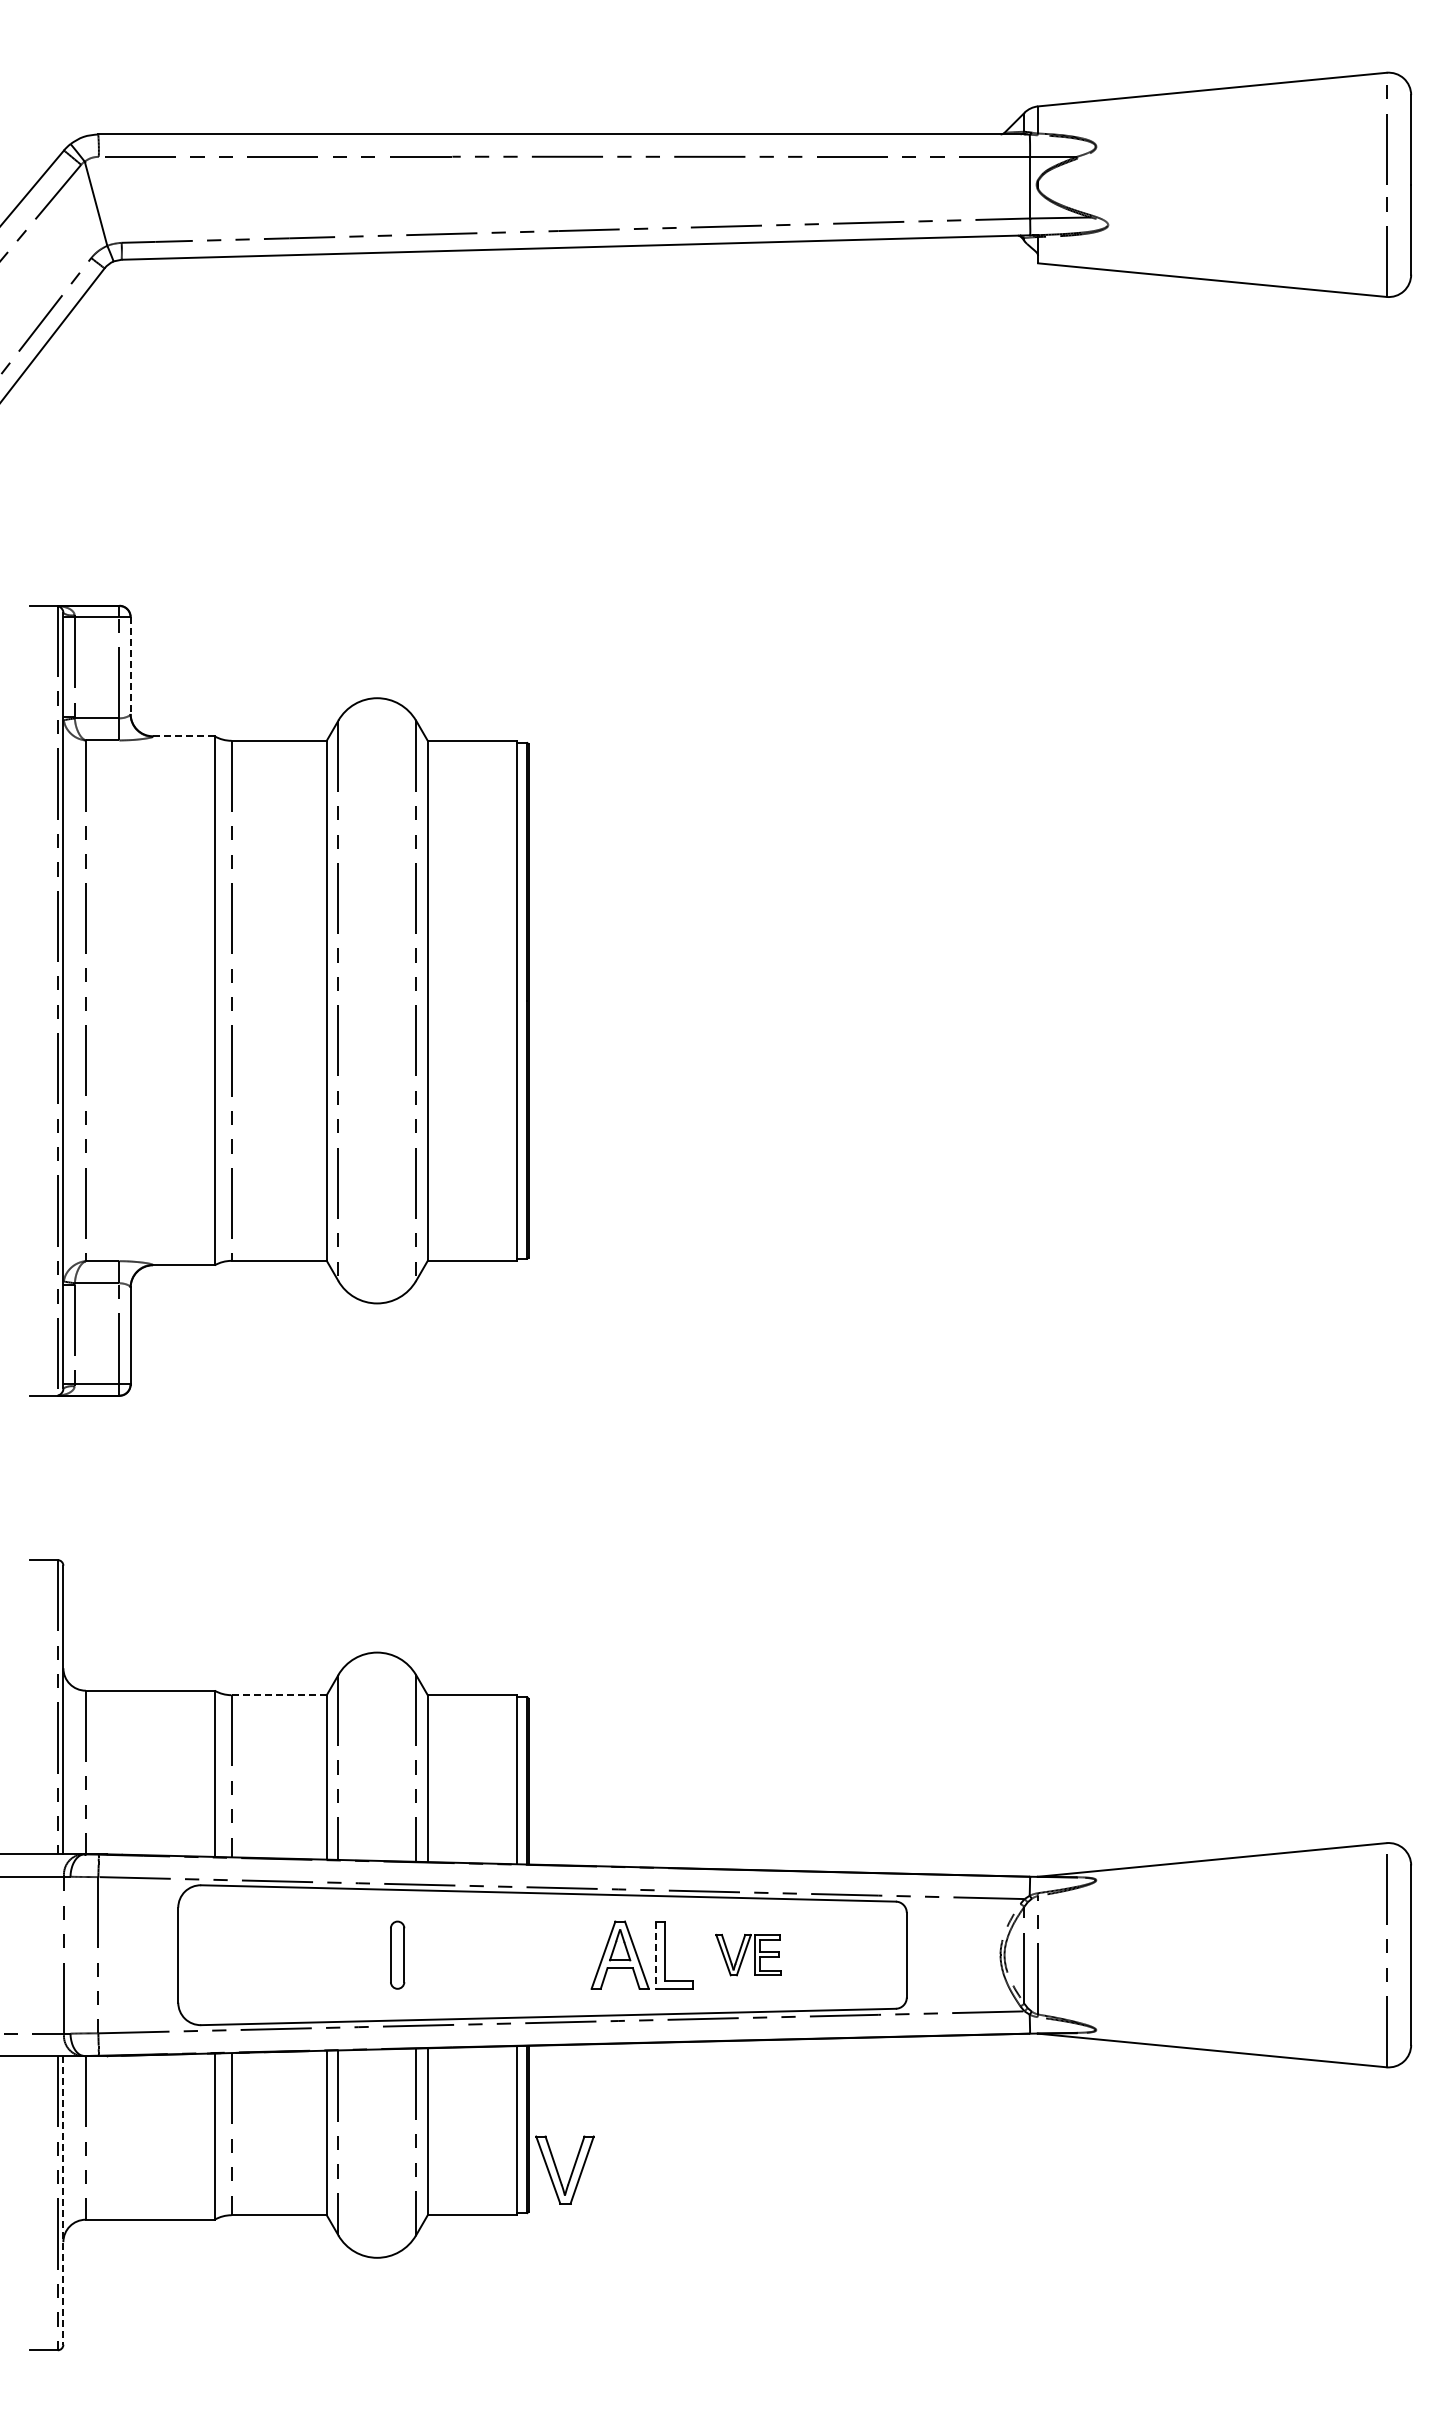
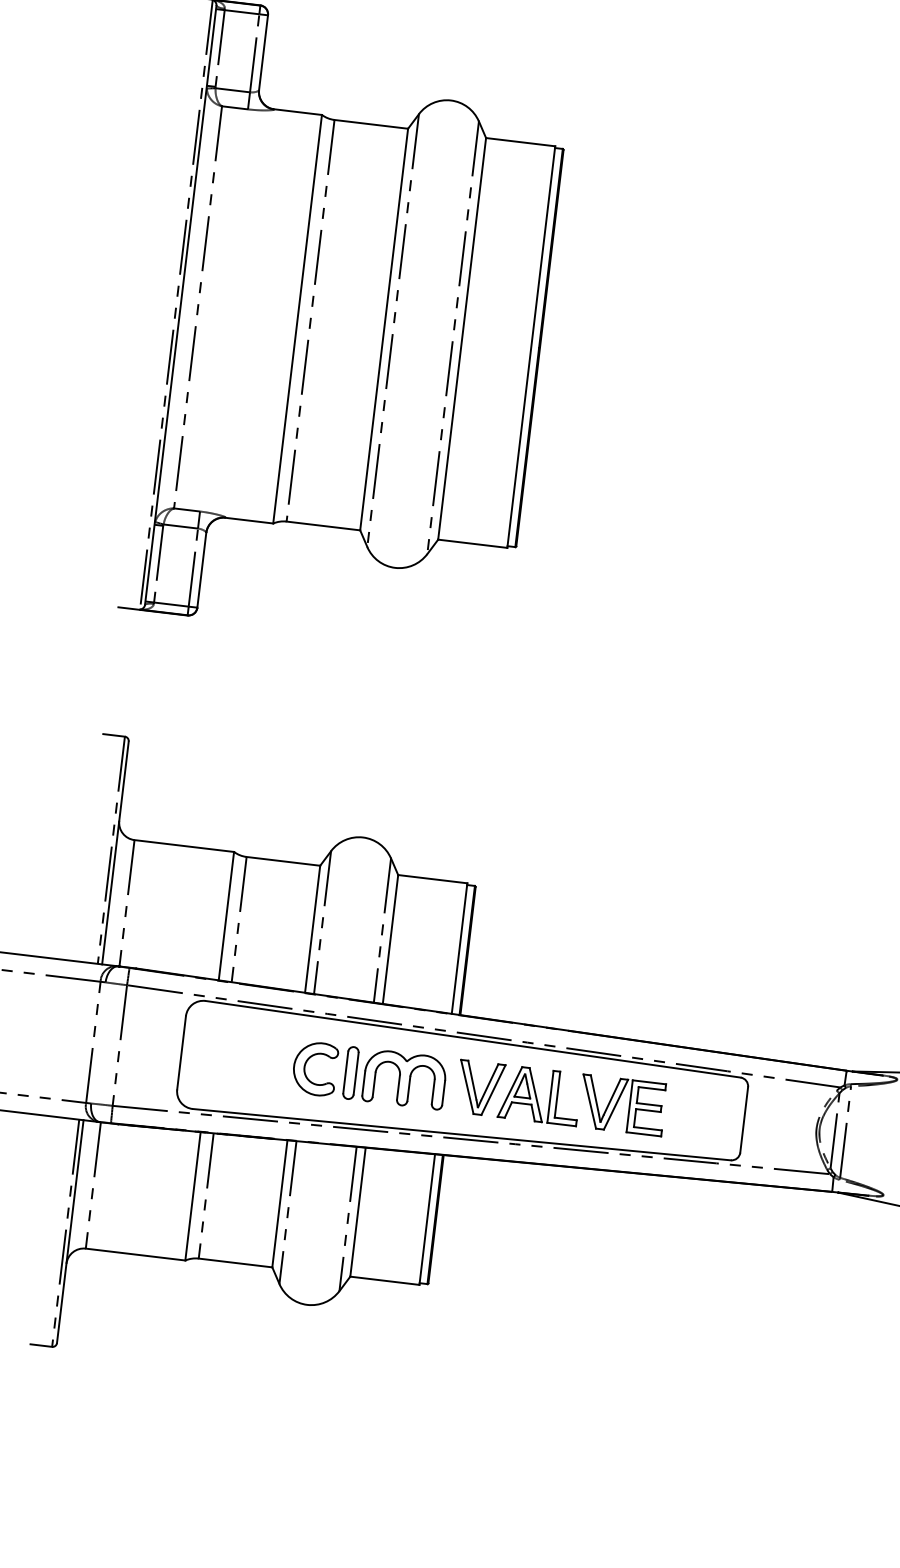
line: (130, 665) -> (263, 52), dashed -> solid
line: (183, 736) -> (297, 112), dashed -> solid
line: (279, 1695) -> (283, 861), dashed -> solid
part: (339, 1949) -> (306, 1063), added
part: (466, 1954) -> (404, 1078), added
part: (748, 1954) -> (622, 1104), size x1.67
line: (655, 1955) -> (550, 1097), dashed -> solid
part: (558, 2171) -> (475, 1088), moved
line: (63, 2200) -> (70, 1231), dashed -> solid

